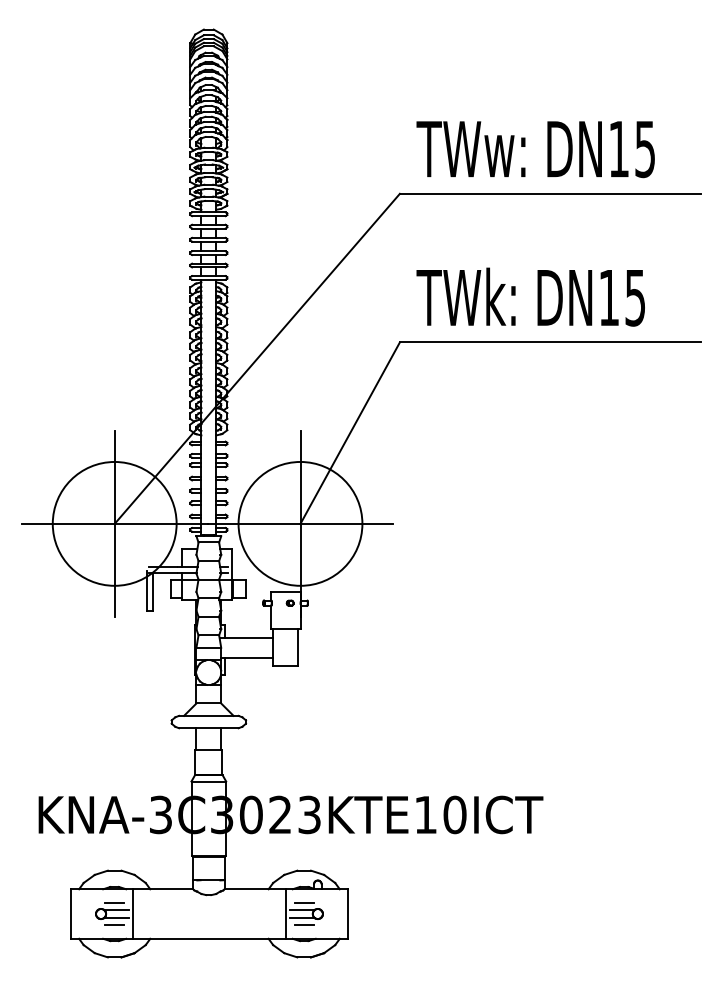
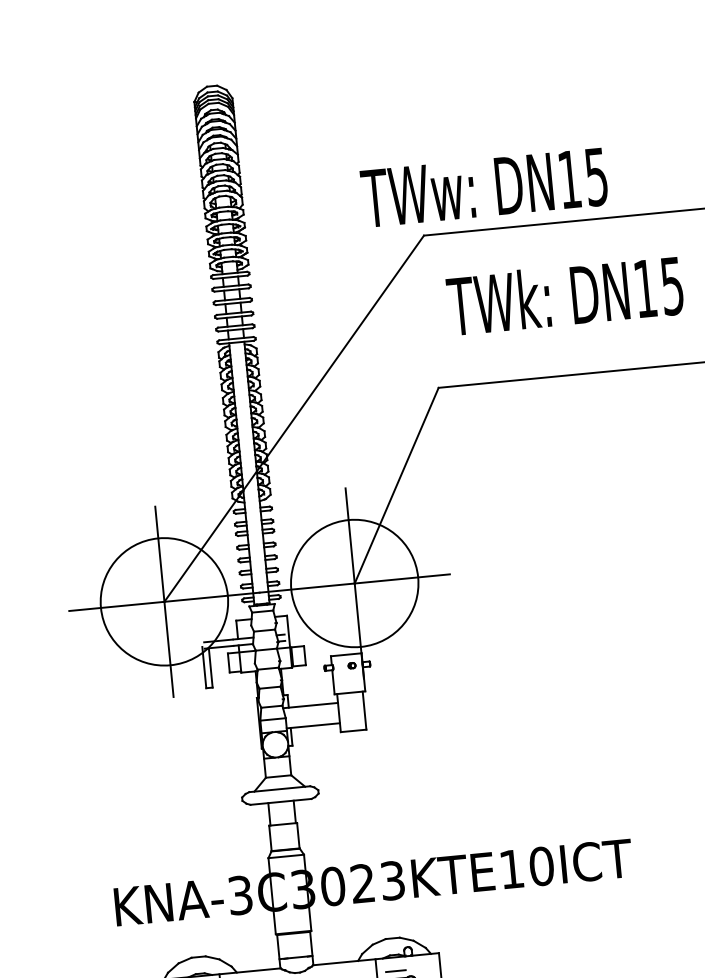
text: (535, 149) -> (484, 188), moved
text: (530, 296) -> (564, 295), moved

